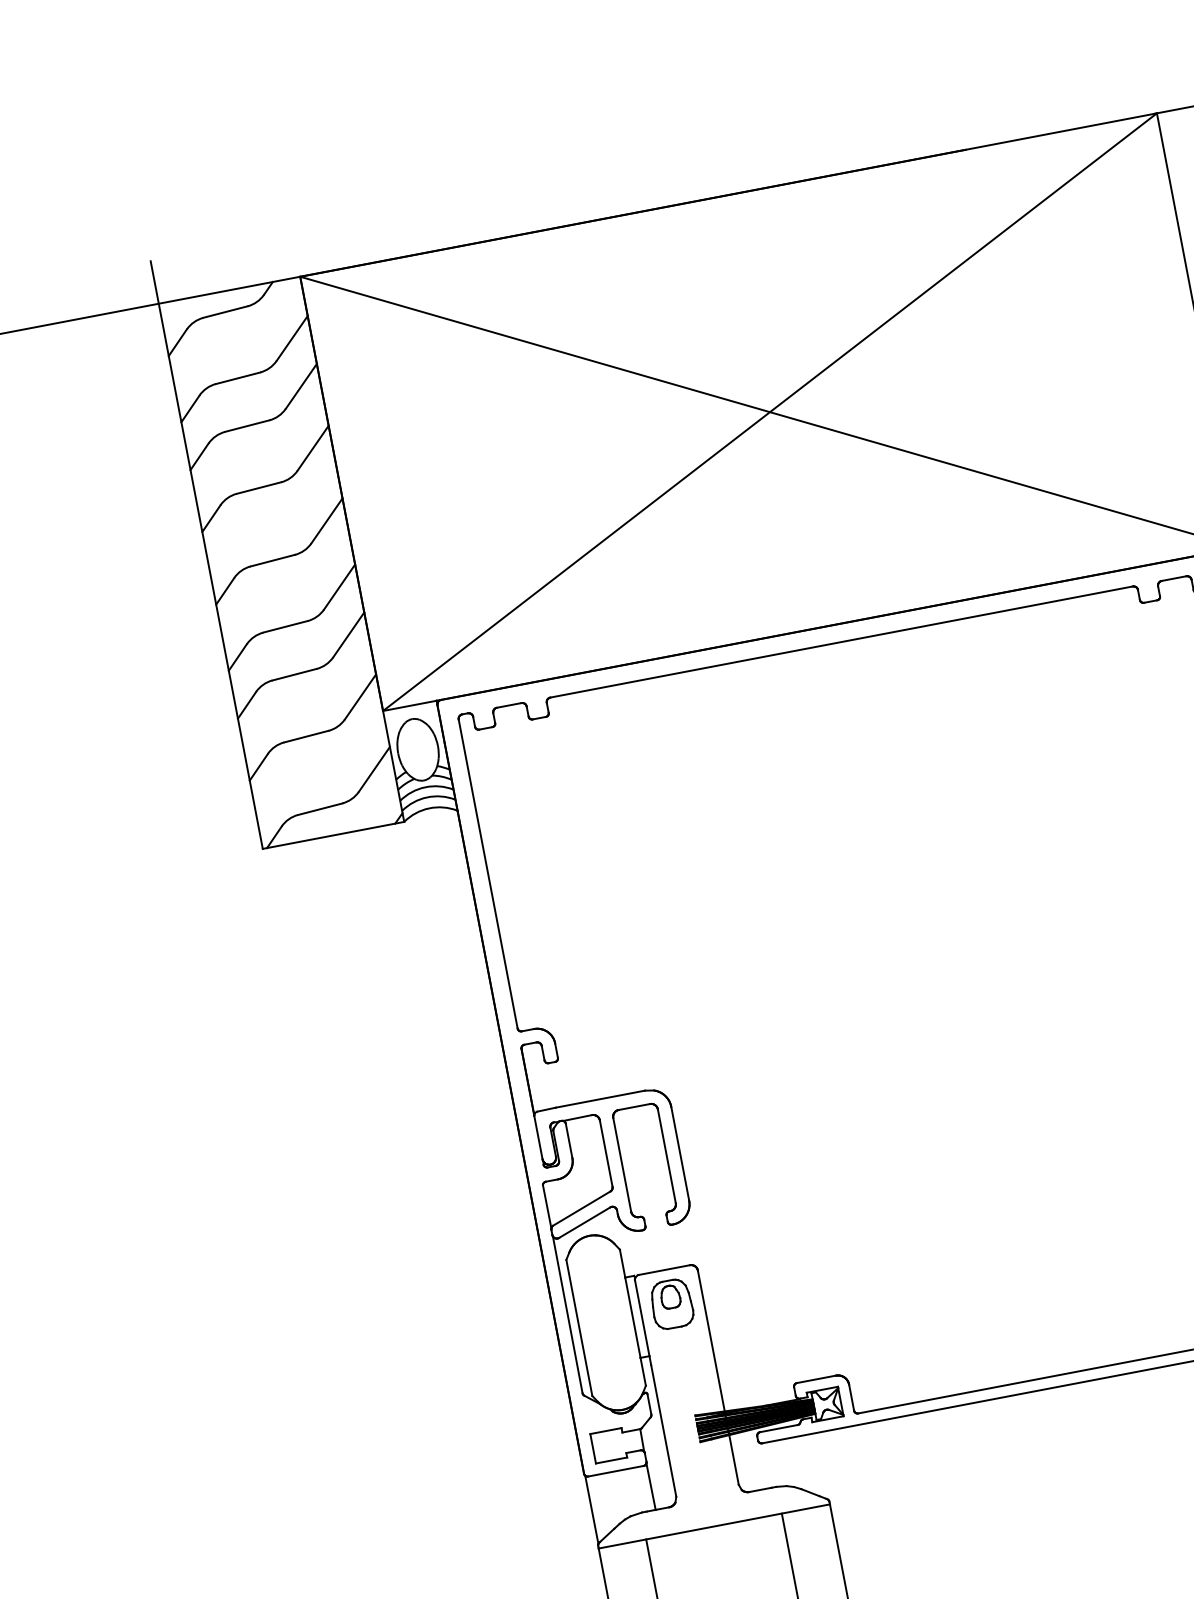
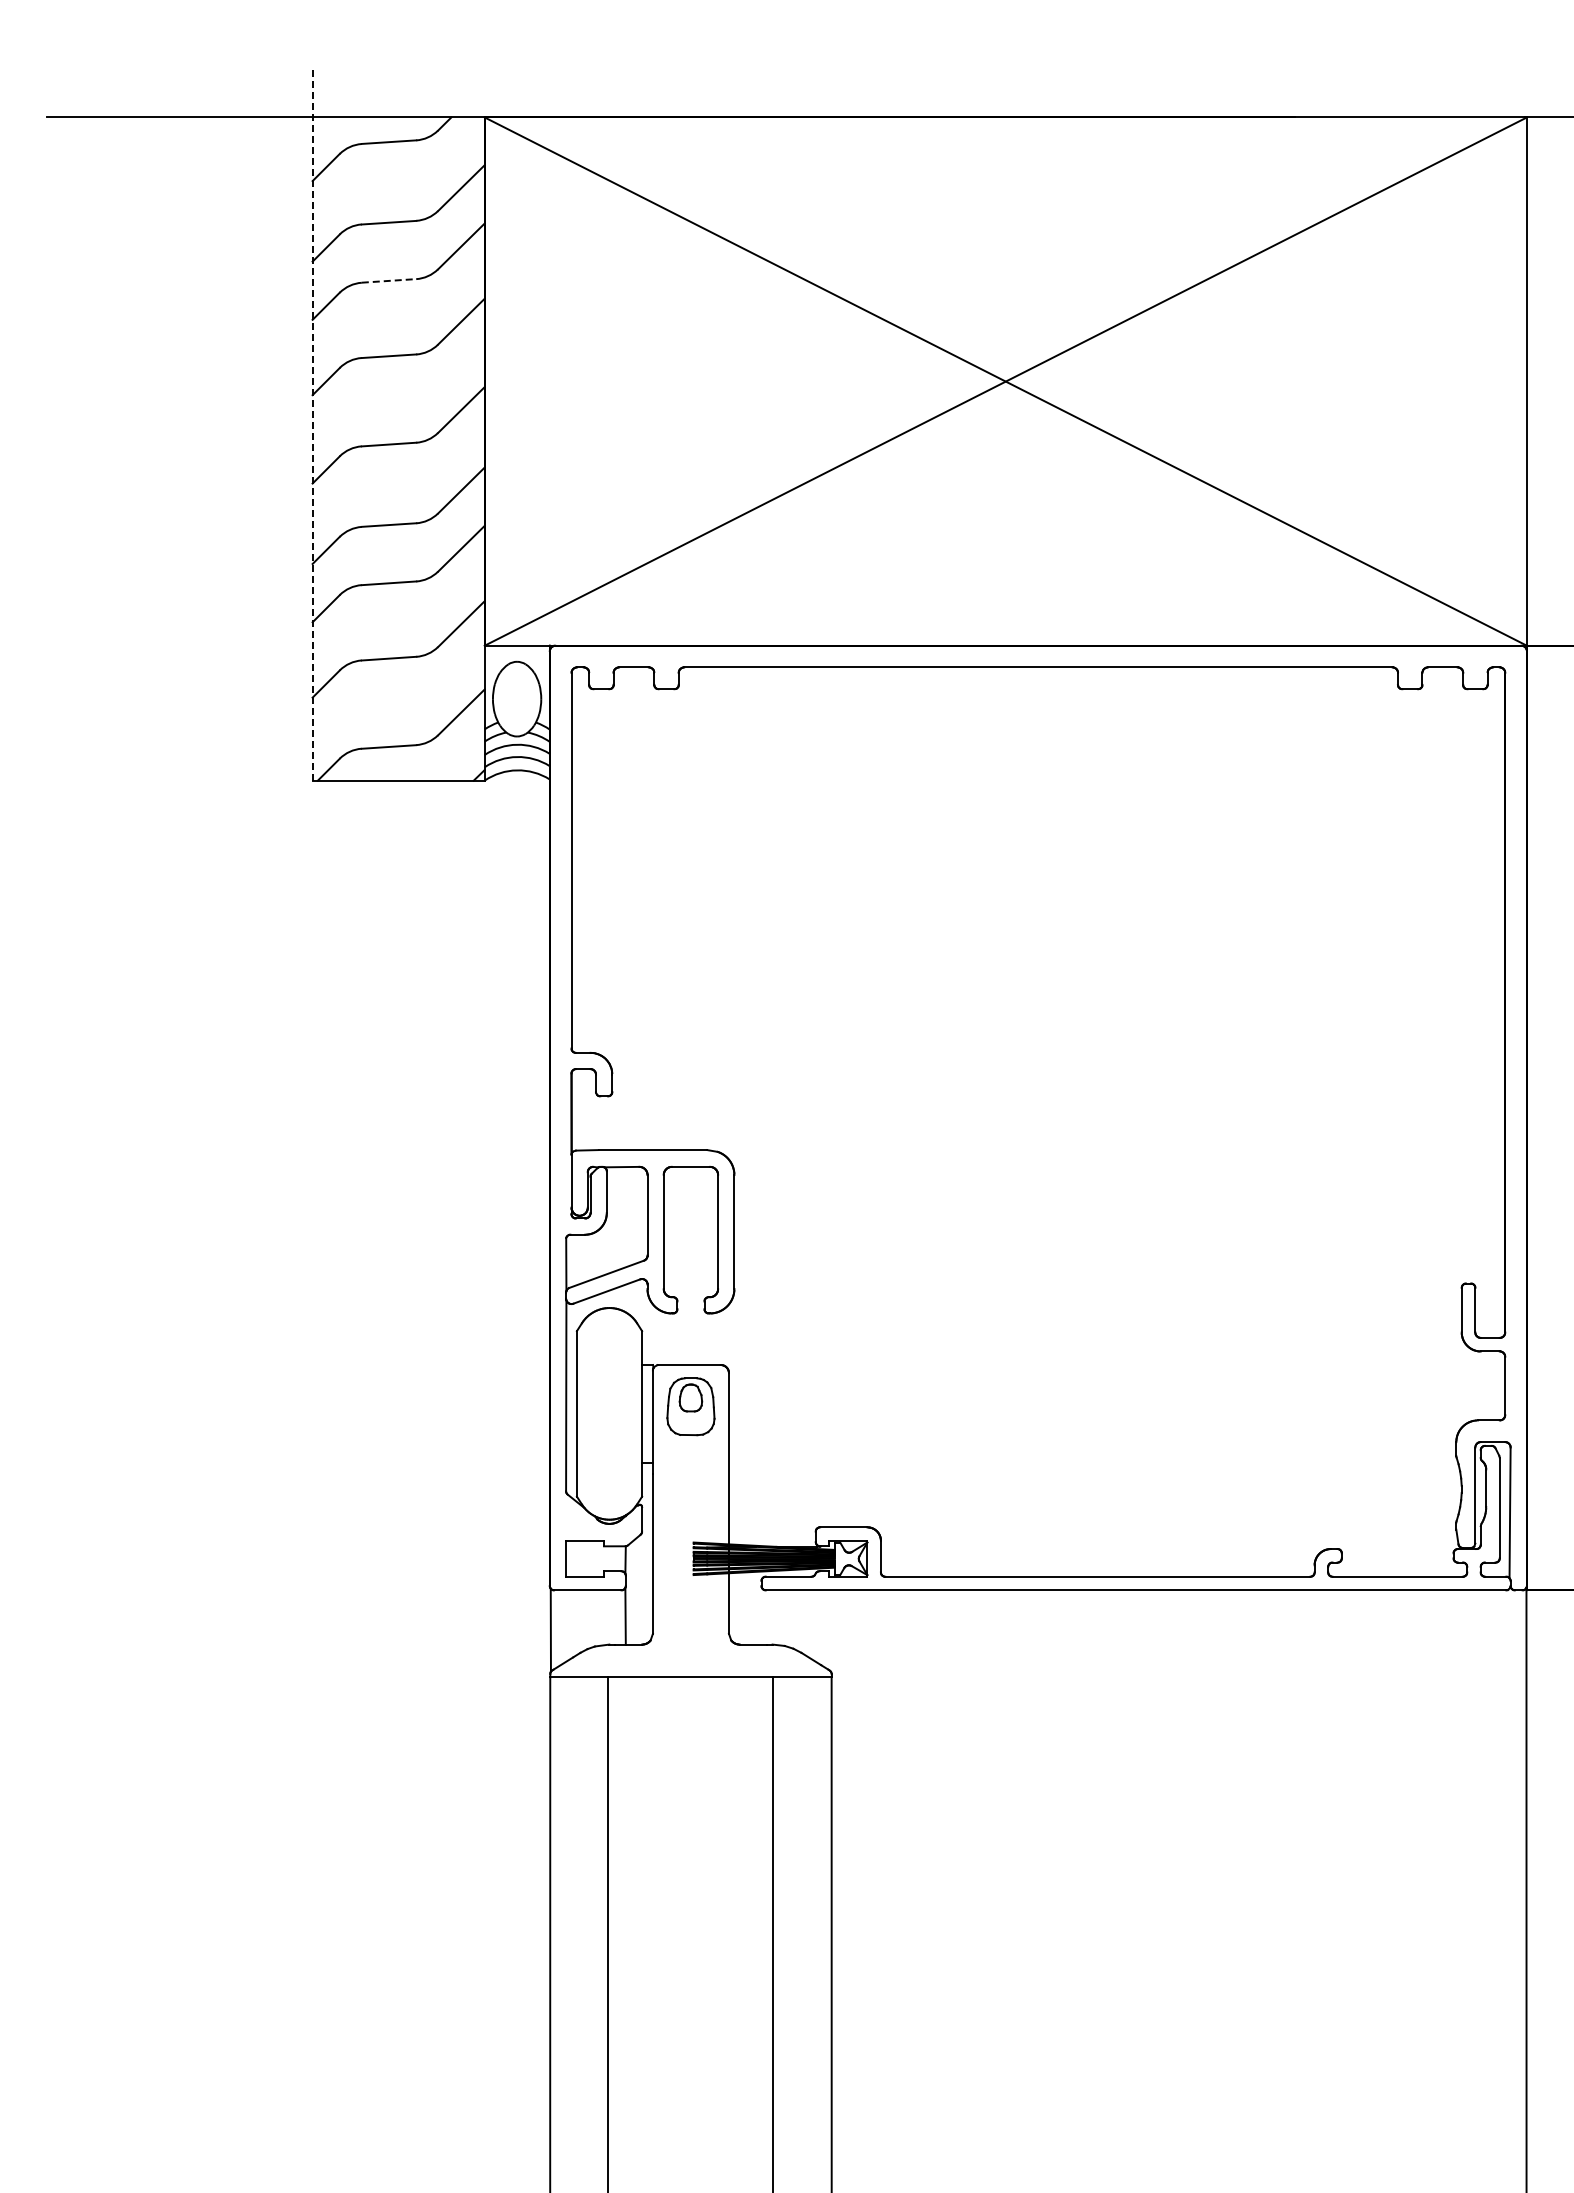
line: (247, 425) -> (389, 280), solid -> dashed
line: (206, 554) -> (312, 422), solid -> dashed

